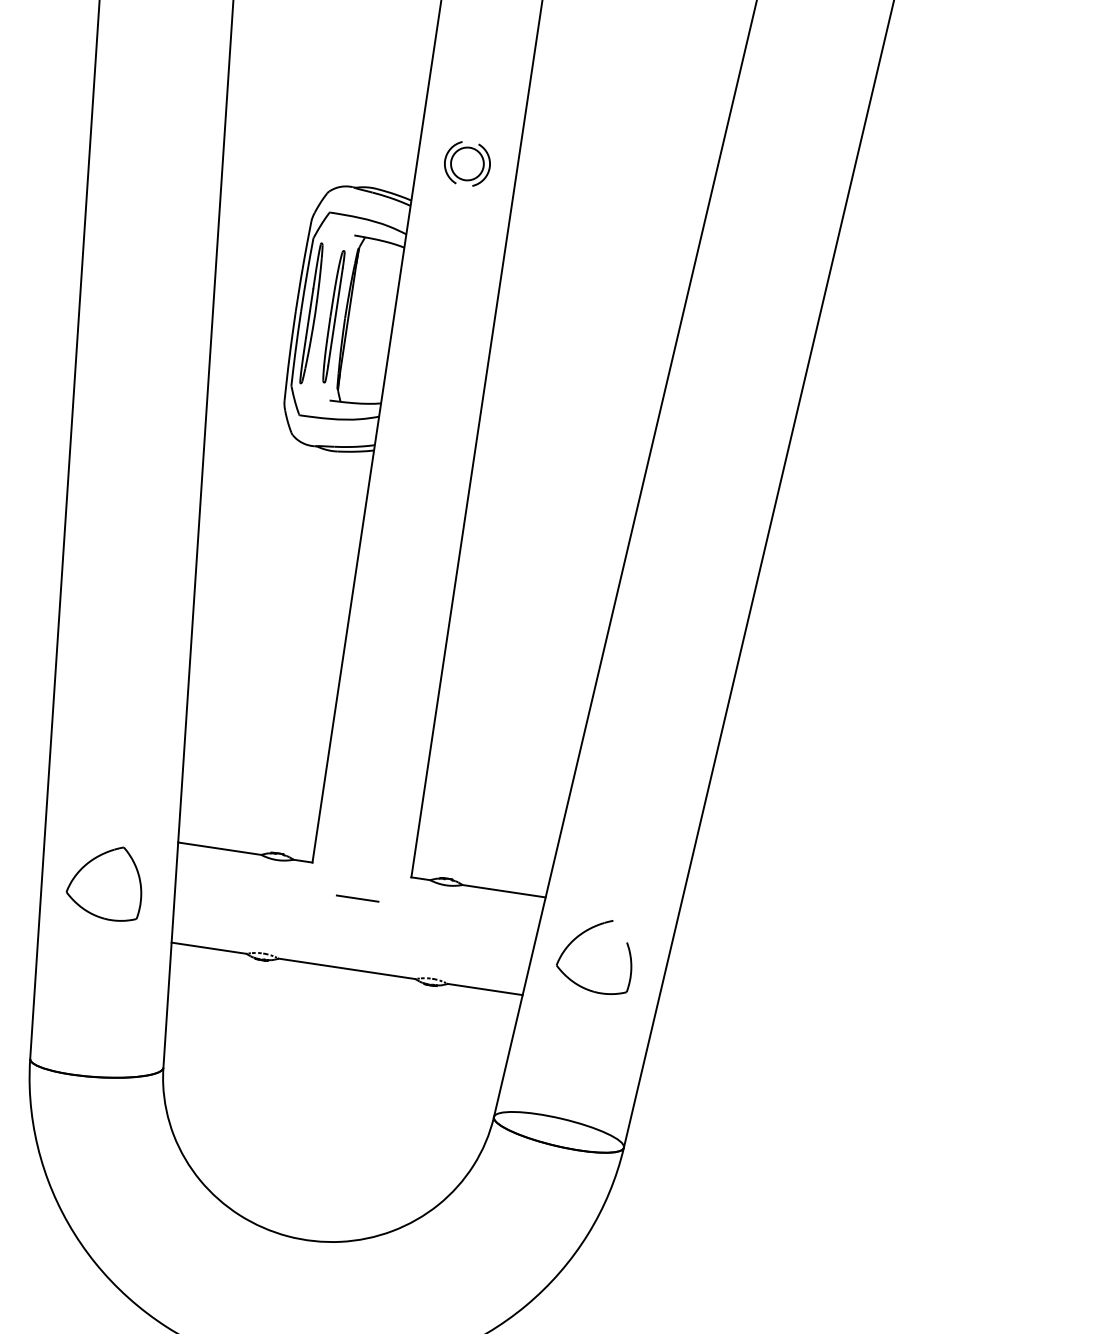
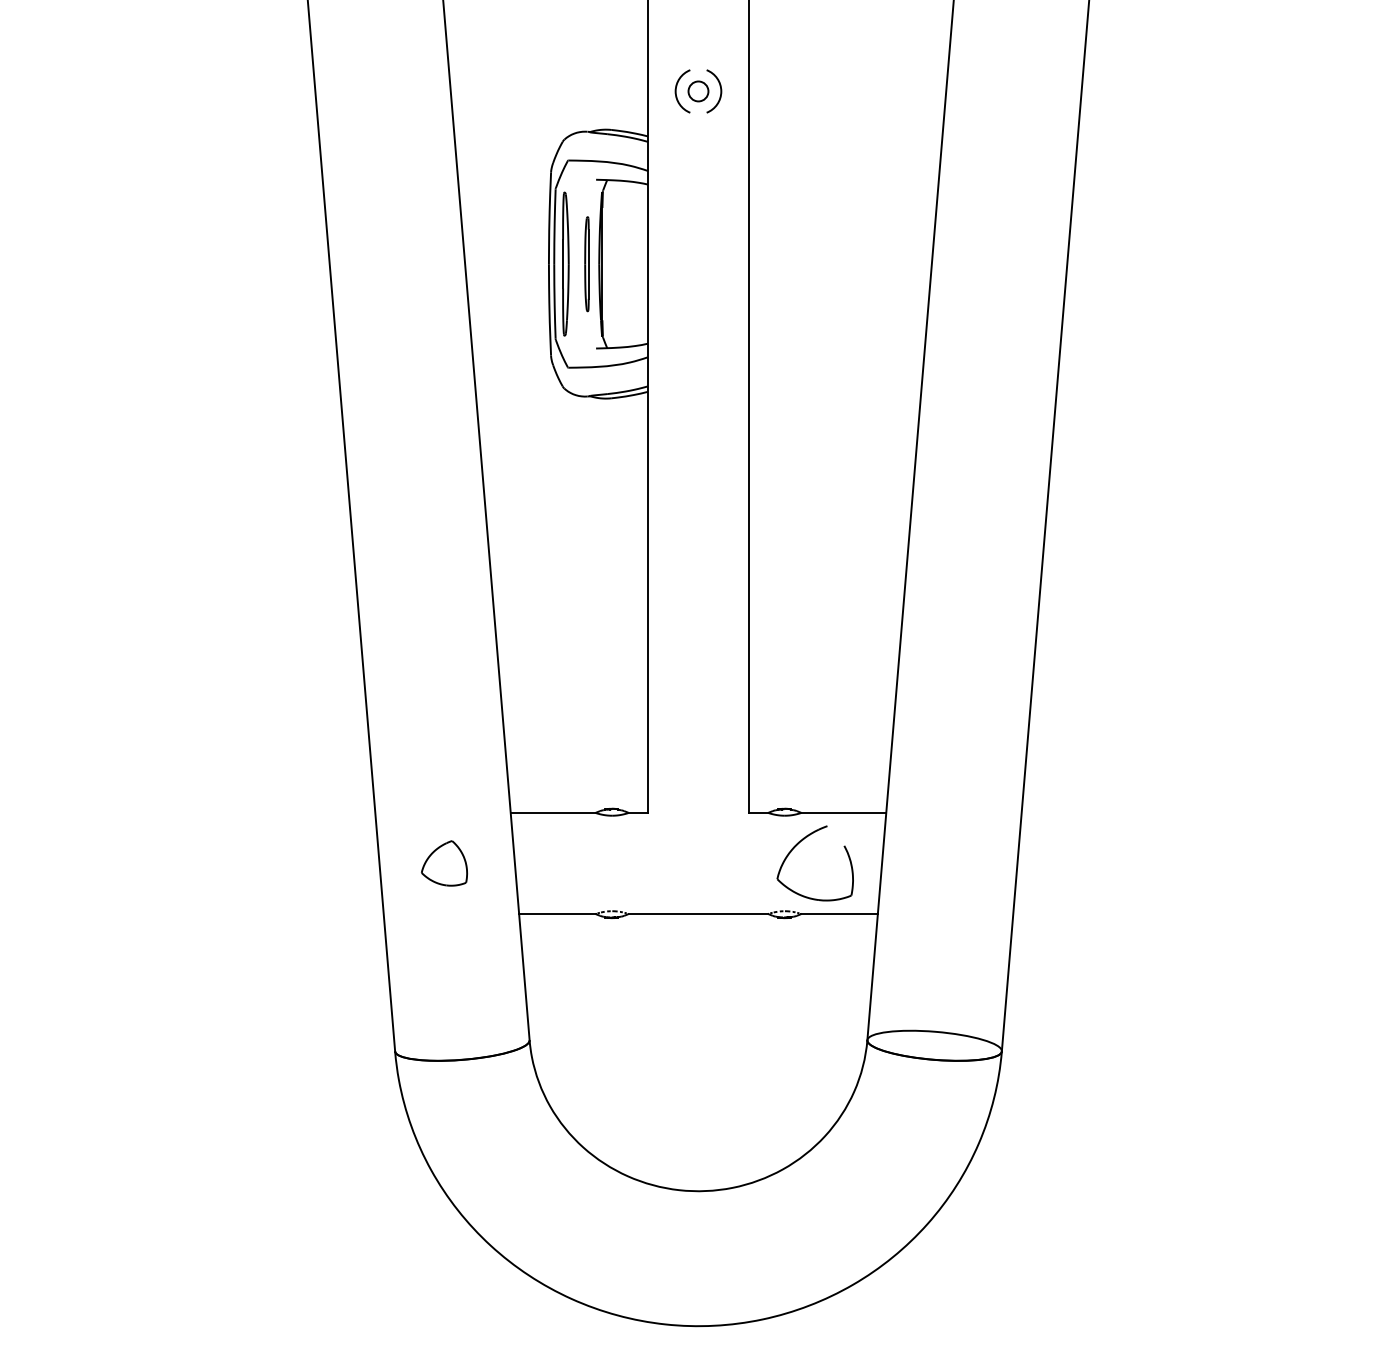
circle: (467, 164) -> (698, 91), size x0.6
part: (332, 316) -> (586, 264), size x0.7
part: (106, 882) -> (444, 863), size x0.6
line: (357, 898) -> (698, 842), removed
part: (581, 935) -> (797, 845), moved

